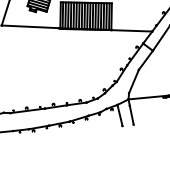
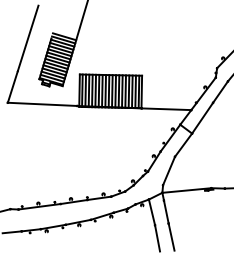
line: (136, 135) -> (171, 236), added
line: (124, 136) -> (157, 238), added

